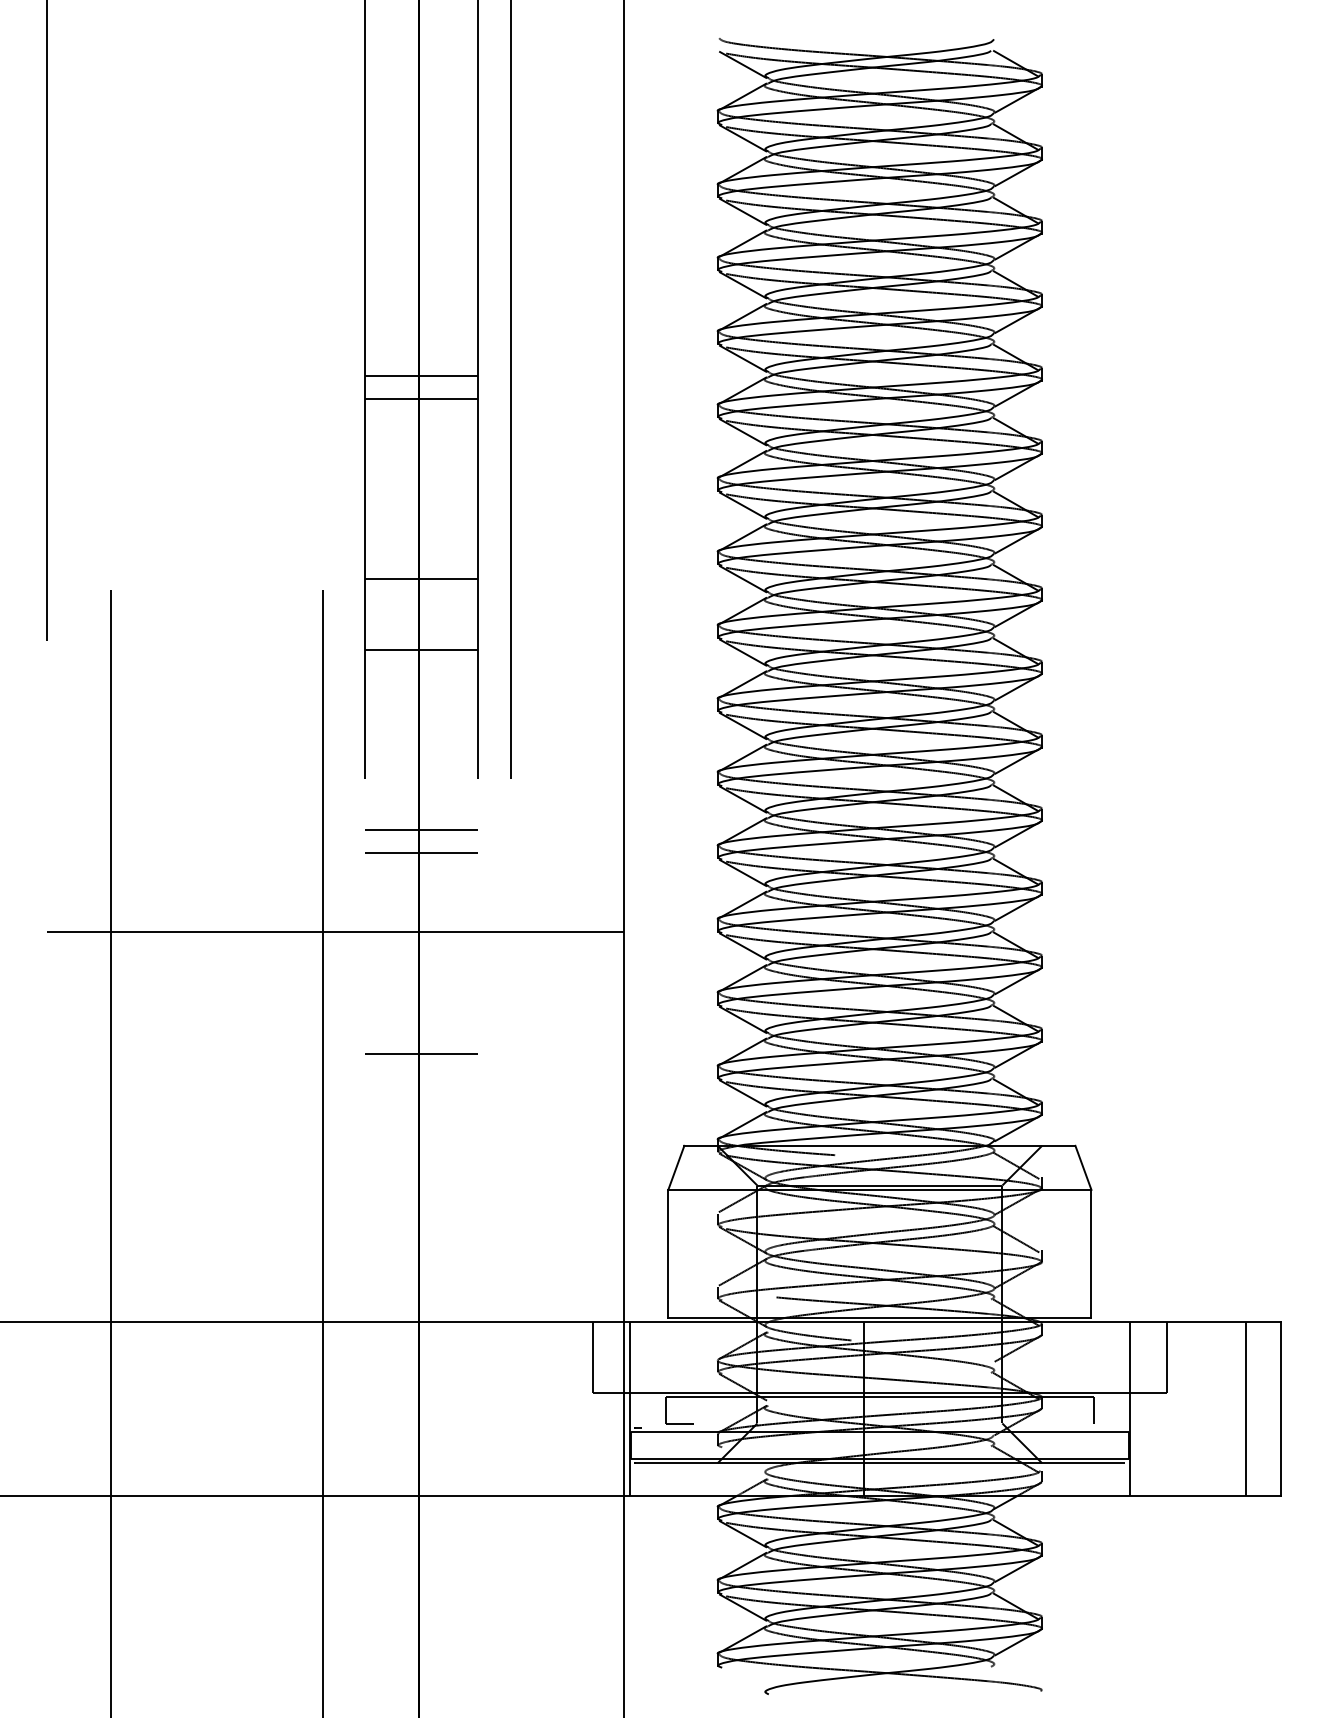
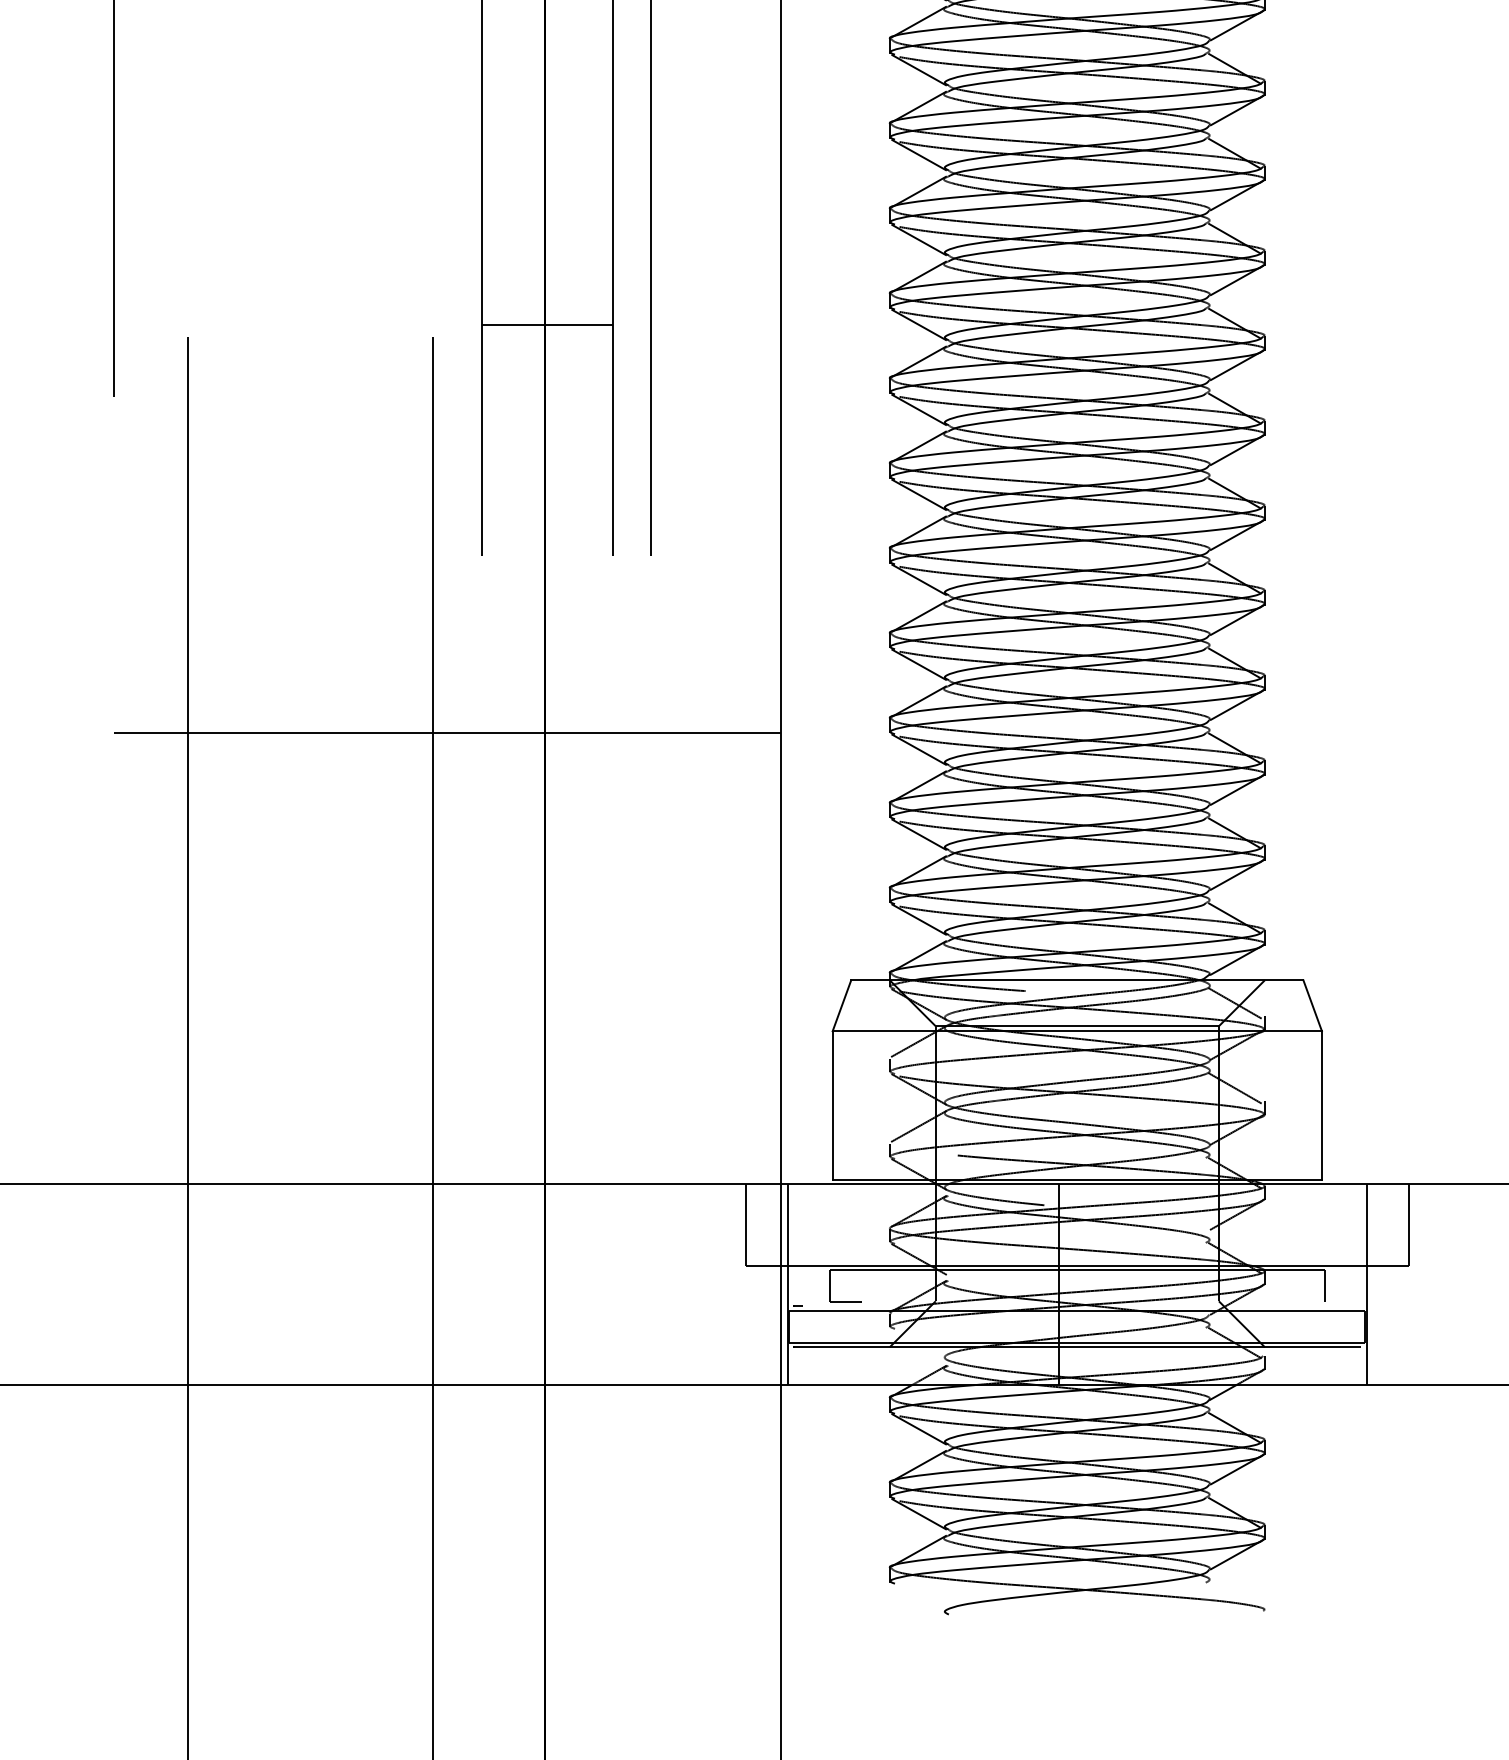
line: (421, 375) -> (547, 89), removed
line: (421, 399) -> (547, 117), removed
line: (421, 649) -> (547, 406), removed
line: (421, 829) -> (547, 614), removed
line: (421, 853) -> (547, 642), removed
line: (421, 1054) -> (547, 874), removed
line: (1246, 1409) -> (1501, 1285), removed

